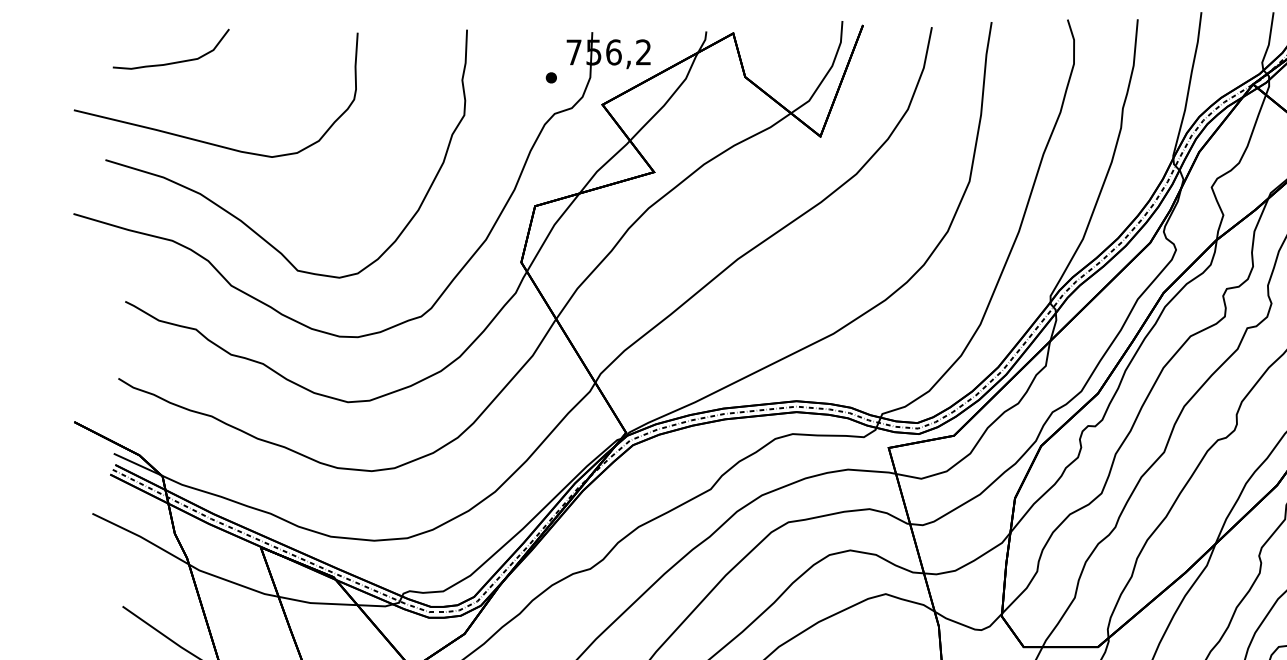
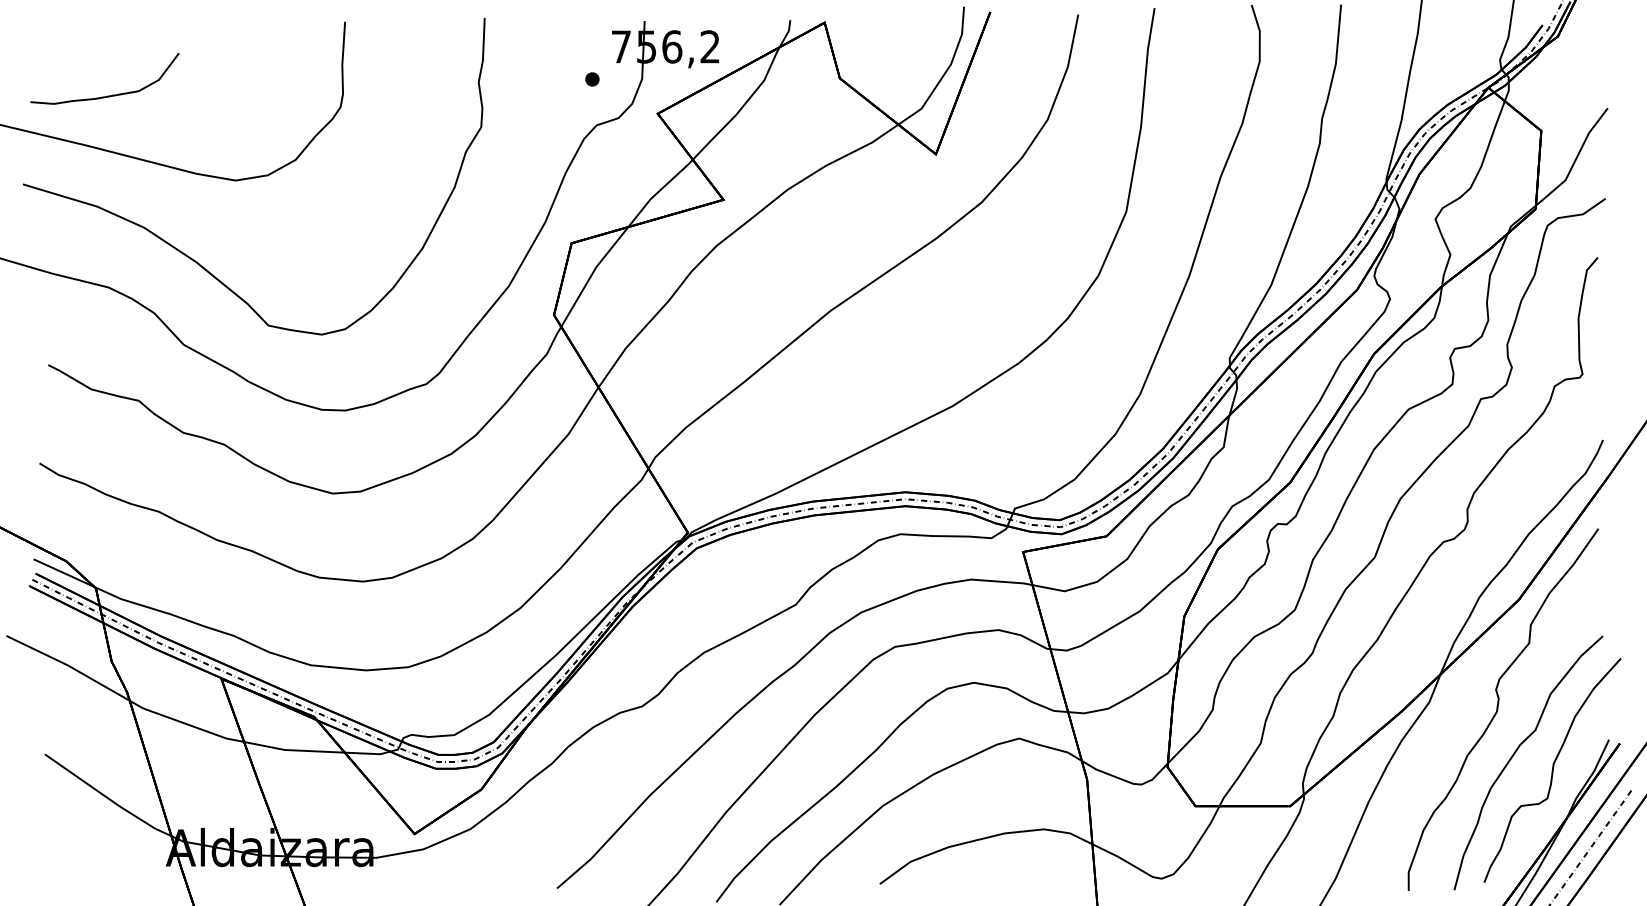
curve: (173, 62) -> (107, 95), moved

